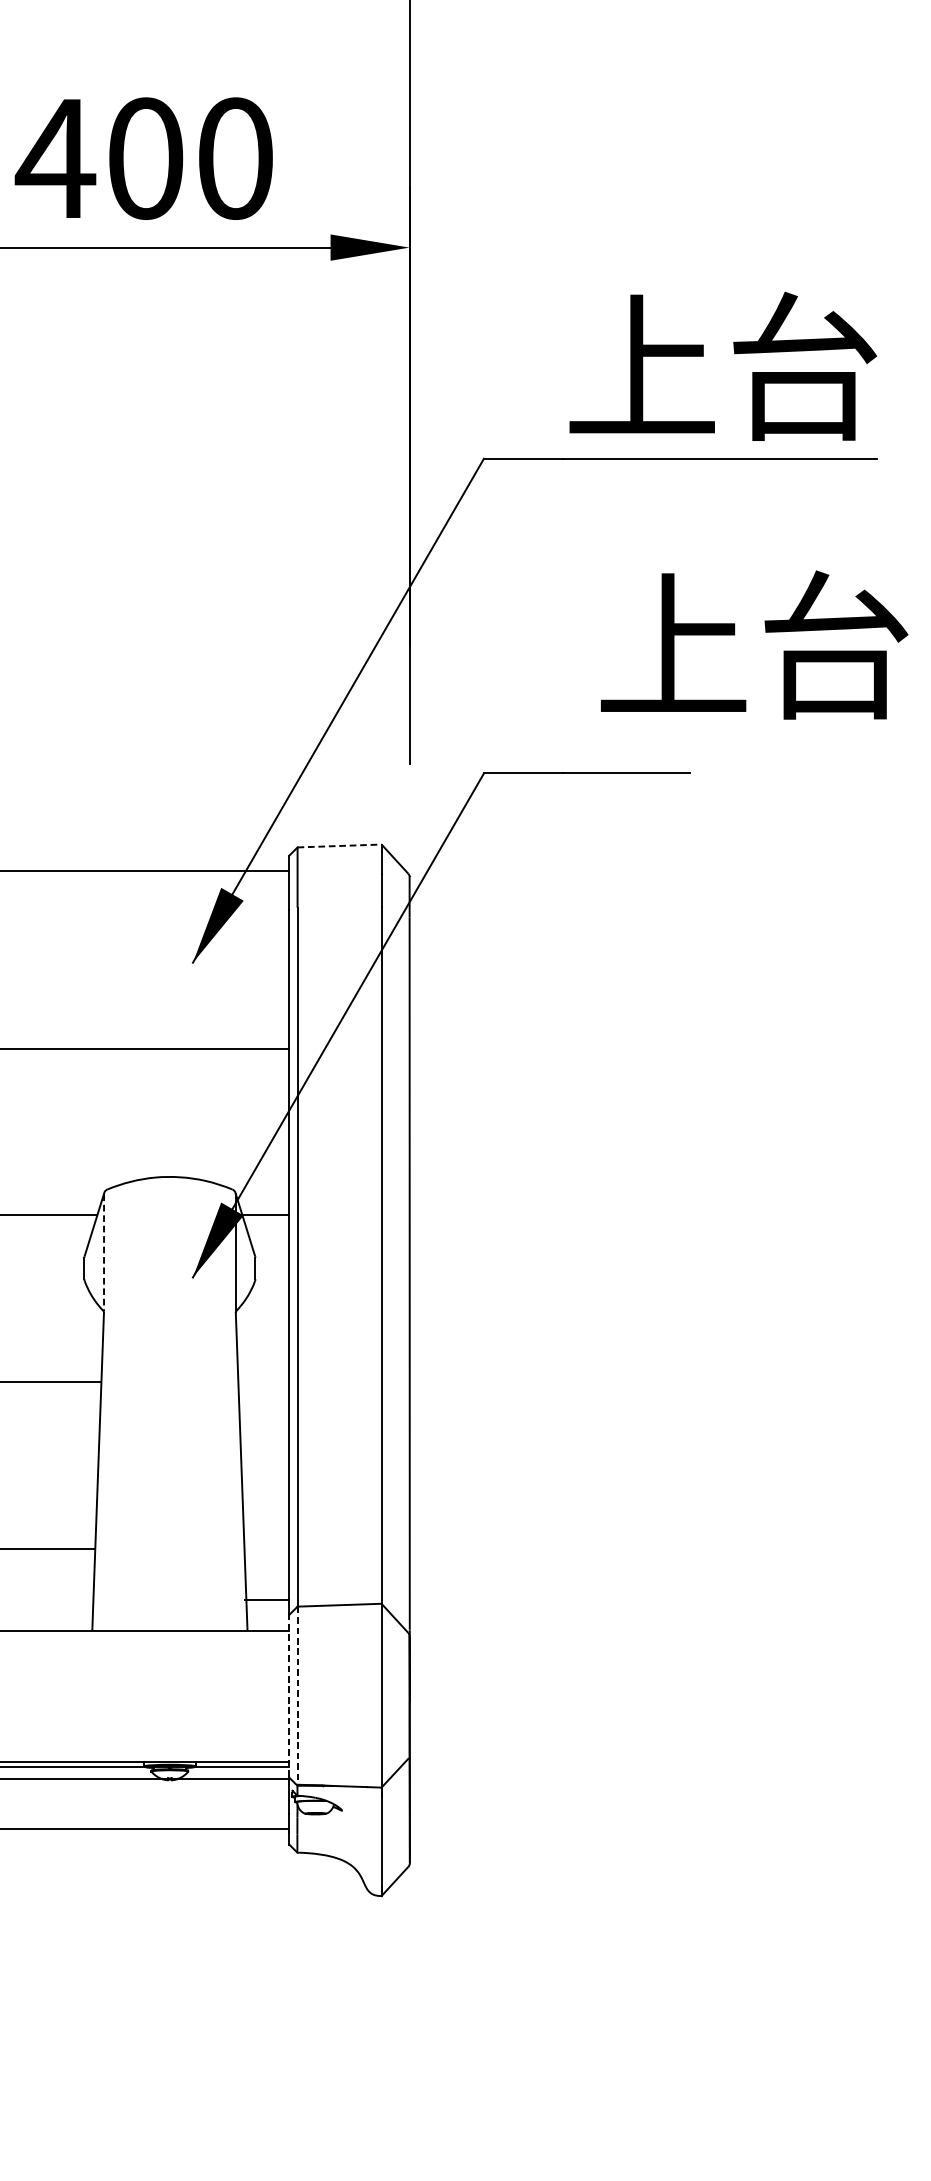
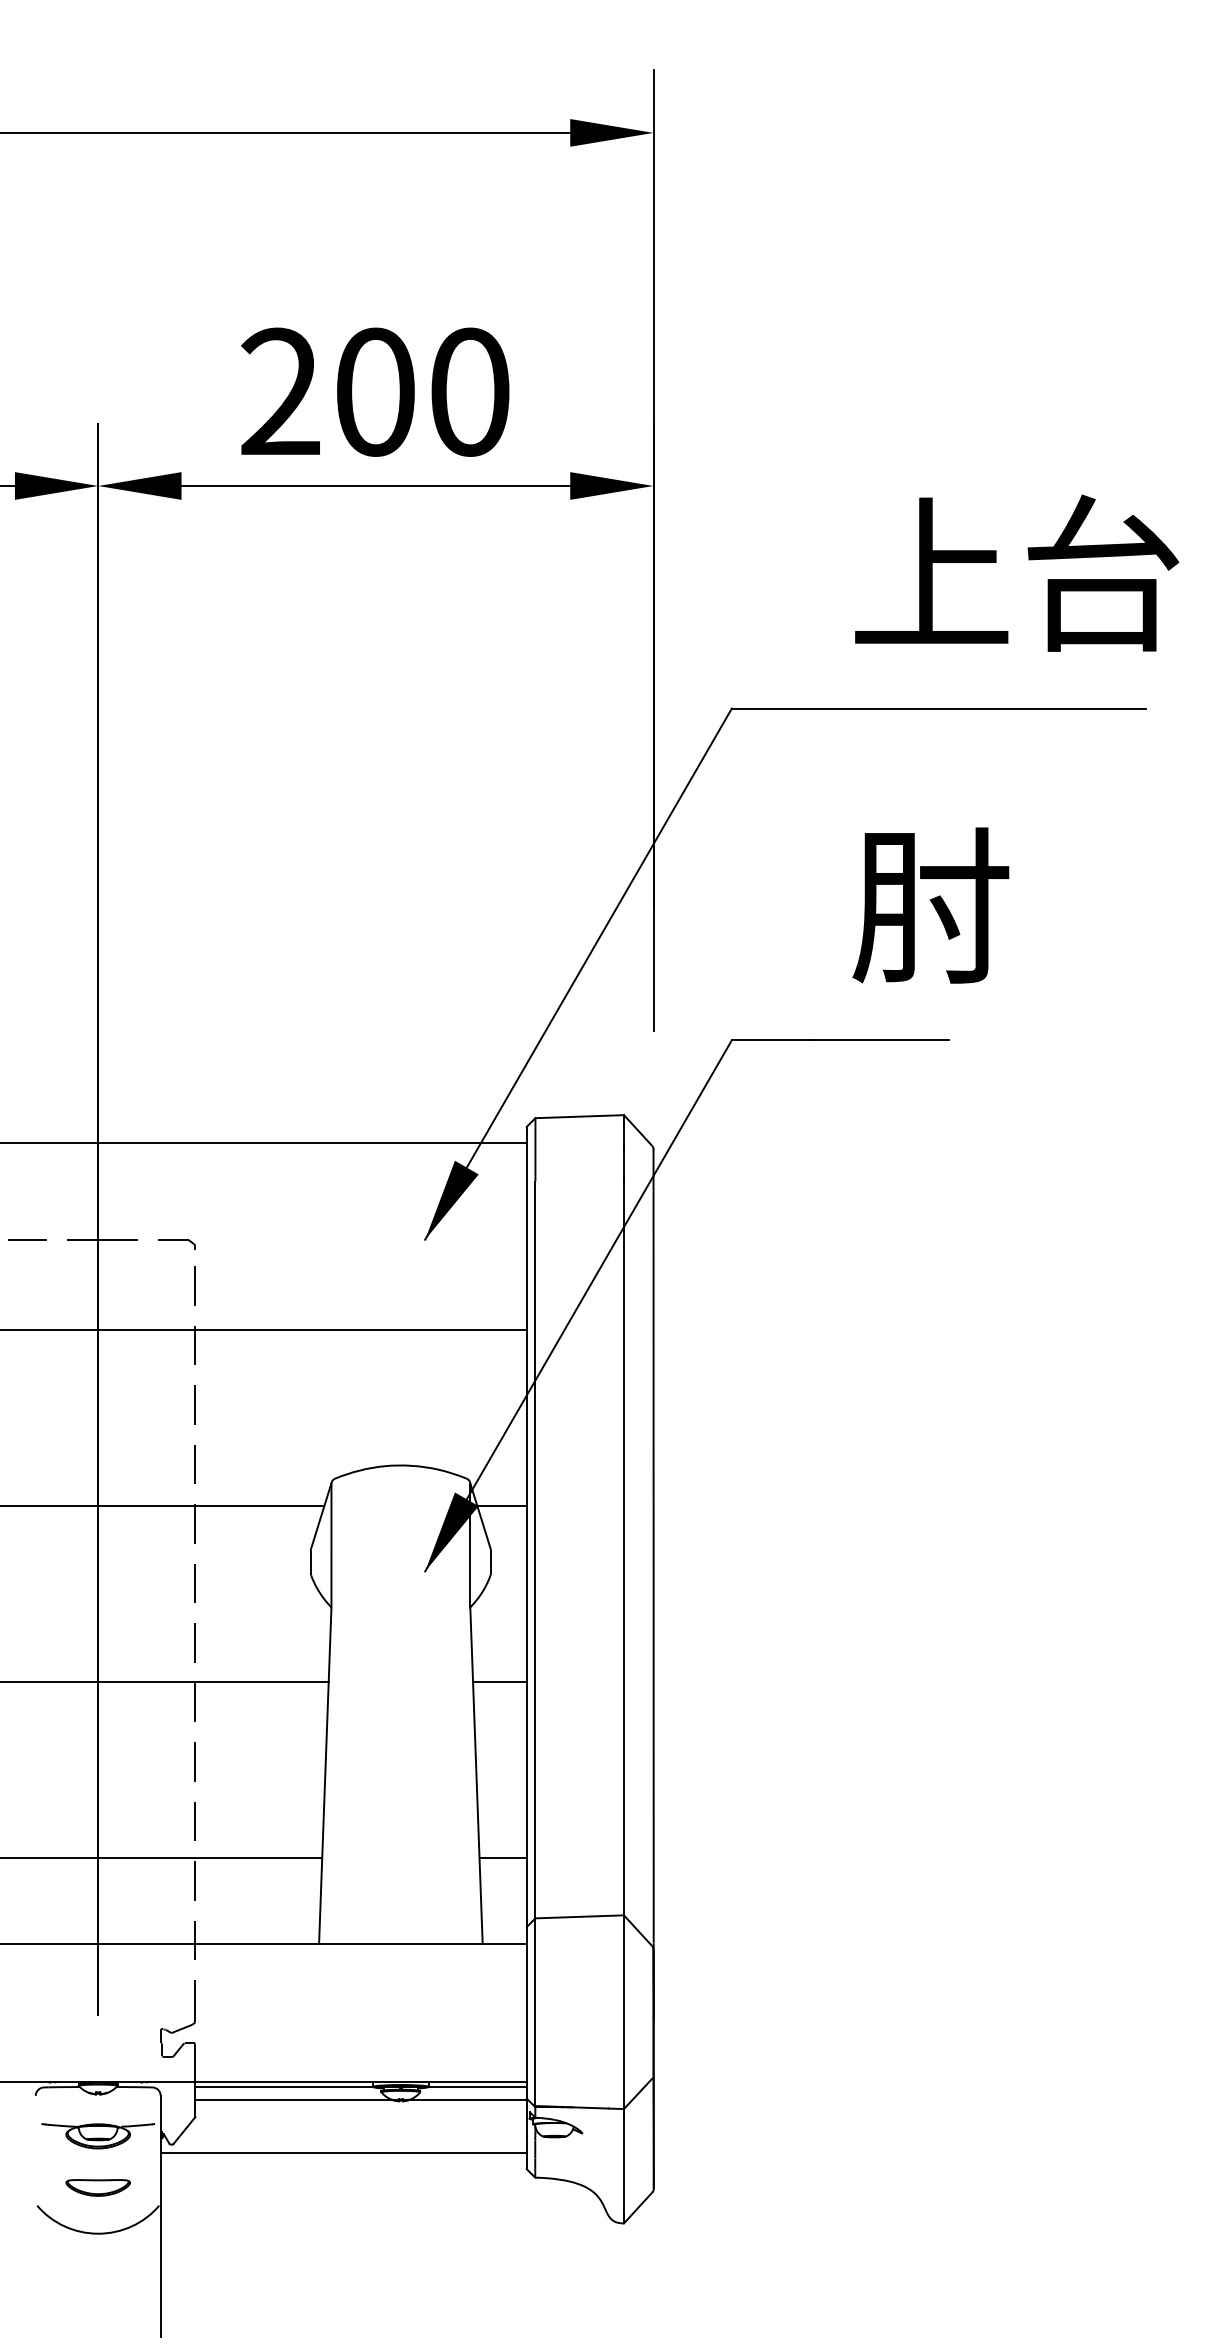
text: (55, 157) -> (280, 390), 400 -> 200
text: (723, 365) -> (1017, 572), moved
text: (753, 644) -> (1015, 904), 上台 -> 肘
line: (340, 845) -> (580, 1116), dashed -> solid
line: (104, 1252) -> (331, 1545), dashed -> solid
line: (263, 1381) -> (499, 1681), added
line: (266, 1600) -> (502, 1857), moved
line: (289, 1695) -> (526, 2011), dashed -> solid
line: (297, 1695) -> (535, 2012), dashed -> solid

